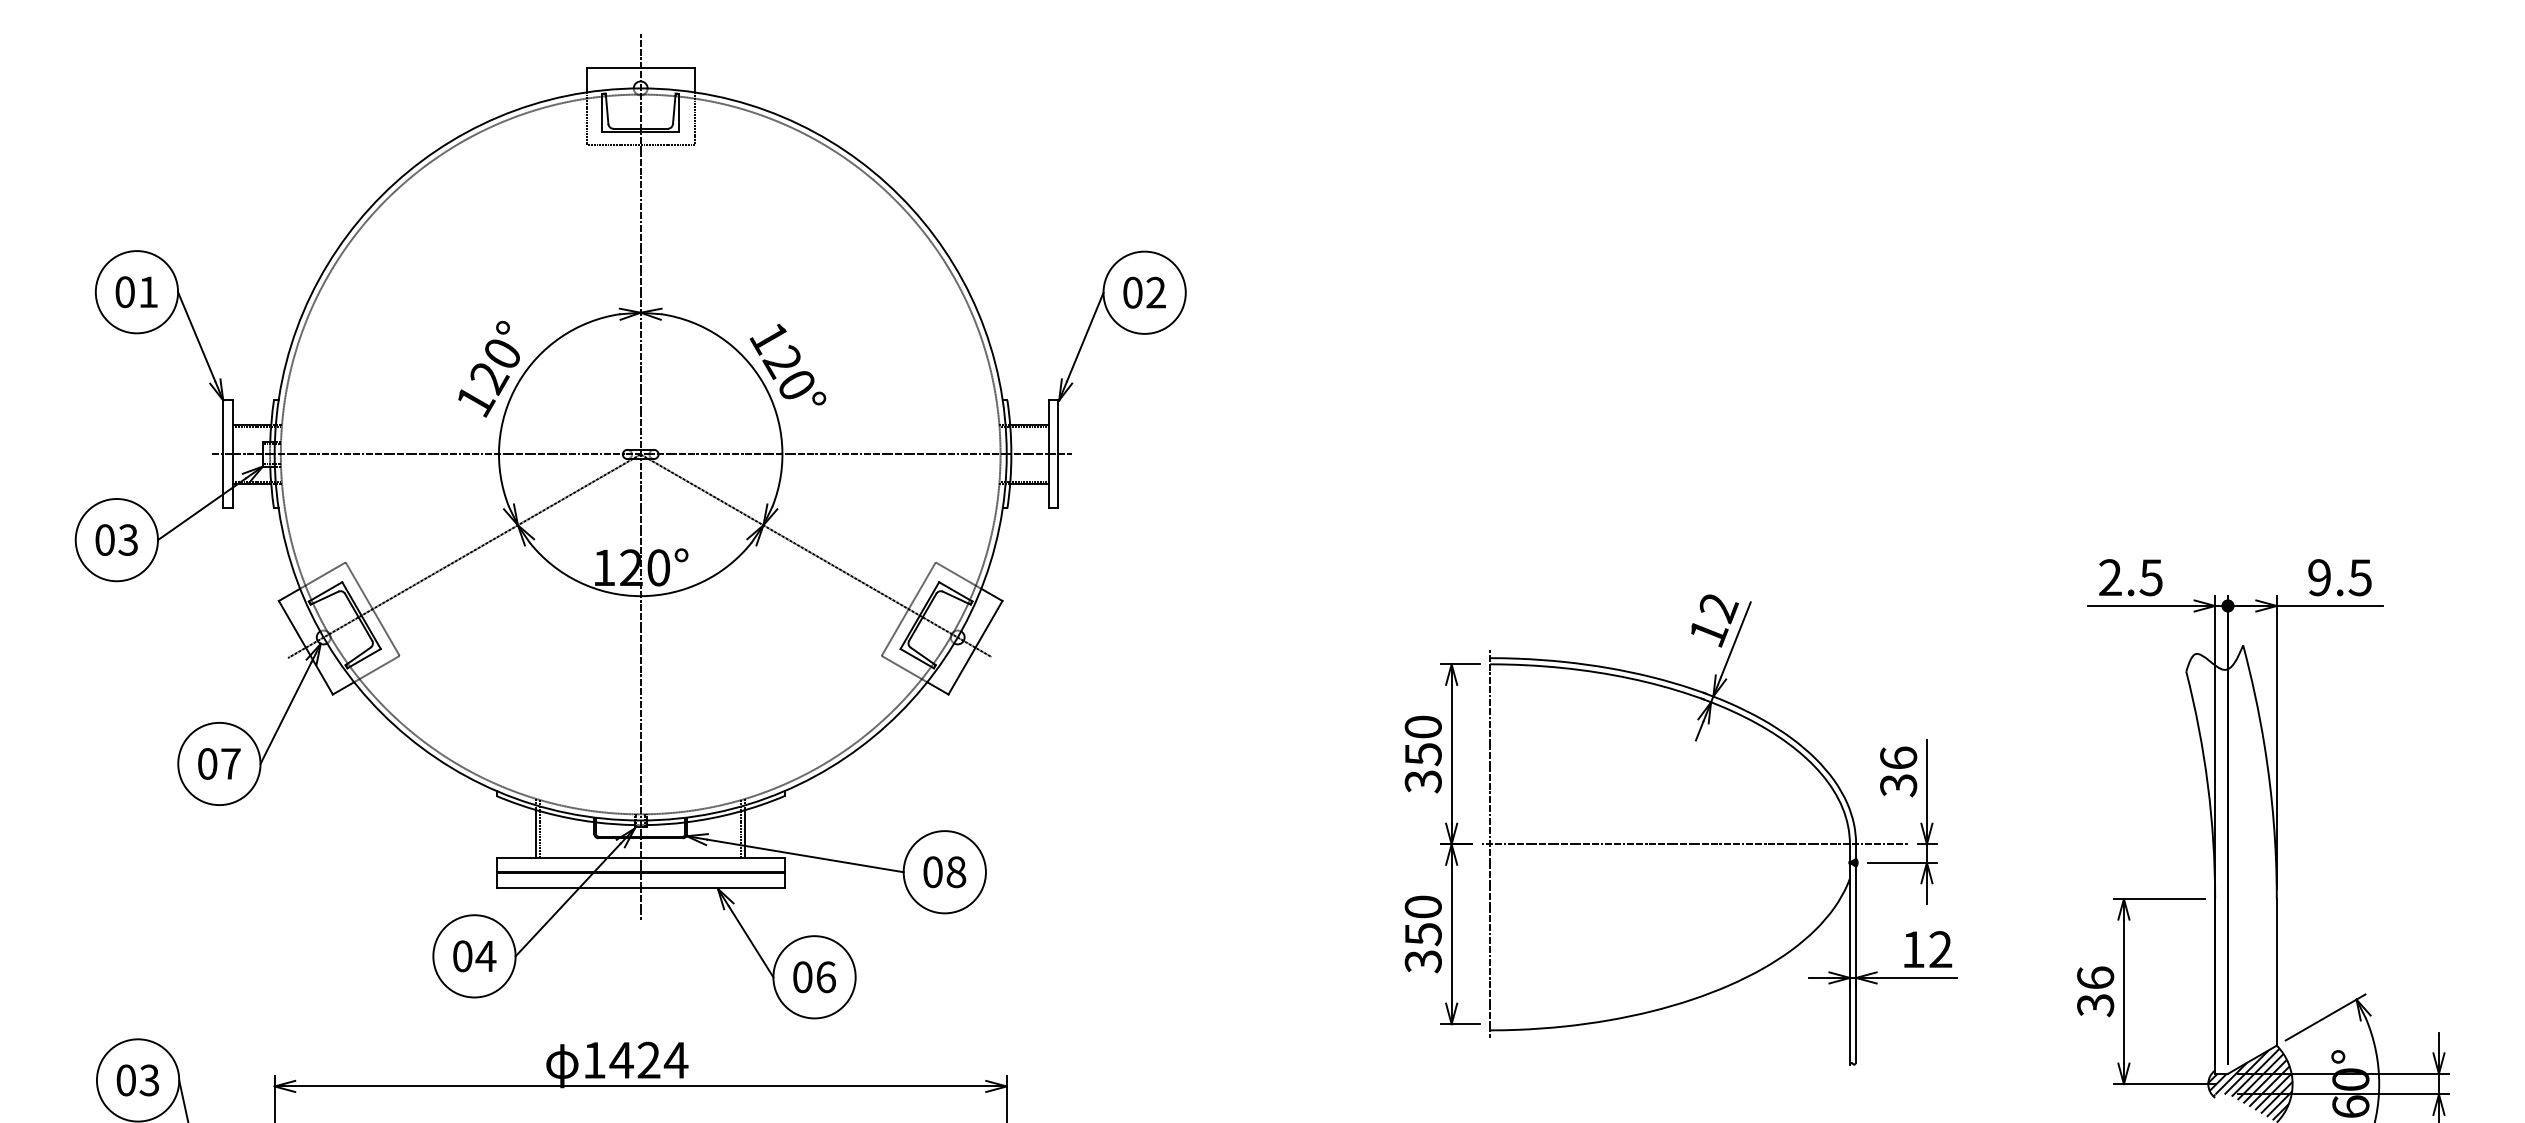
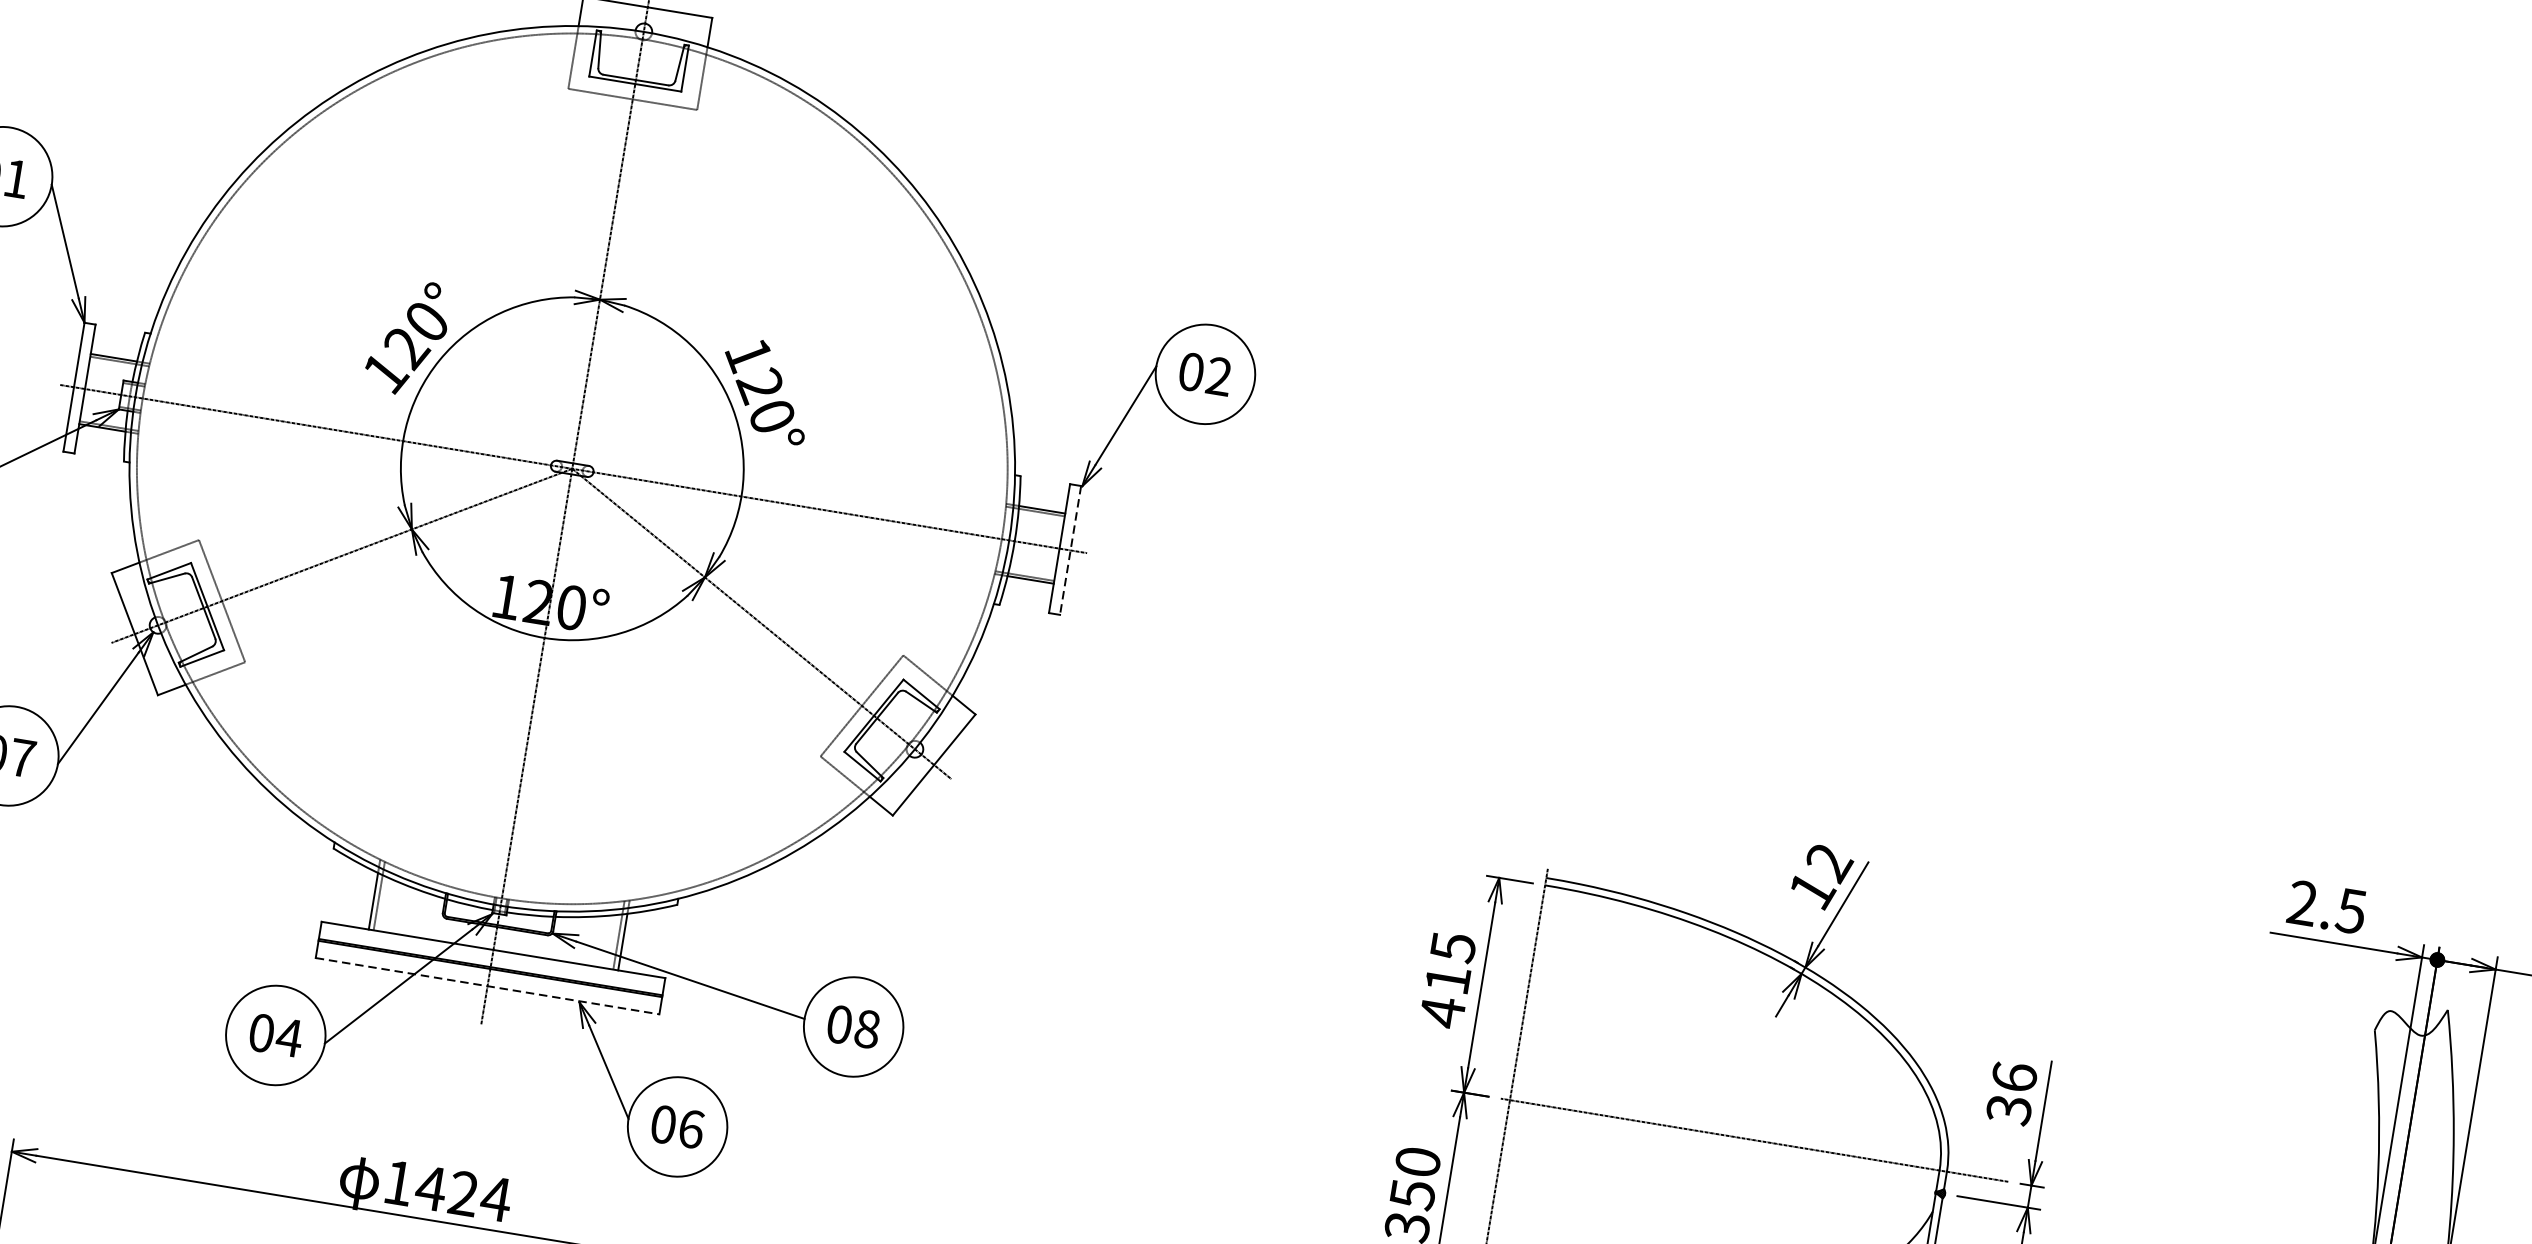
line: (1058, 454) -> (1071, 550), solid -> dashed
text: (1422, 754) -> (1446, 979), 350 -> 415
line: (640, 887) -> (487, 985), solid -> dashed

